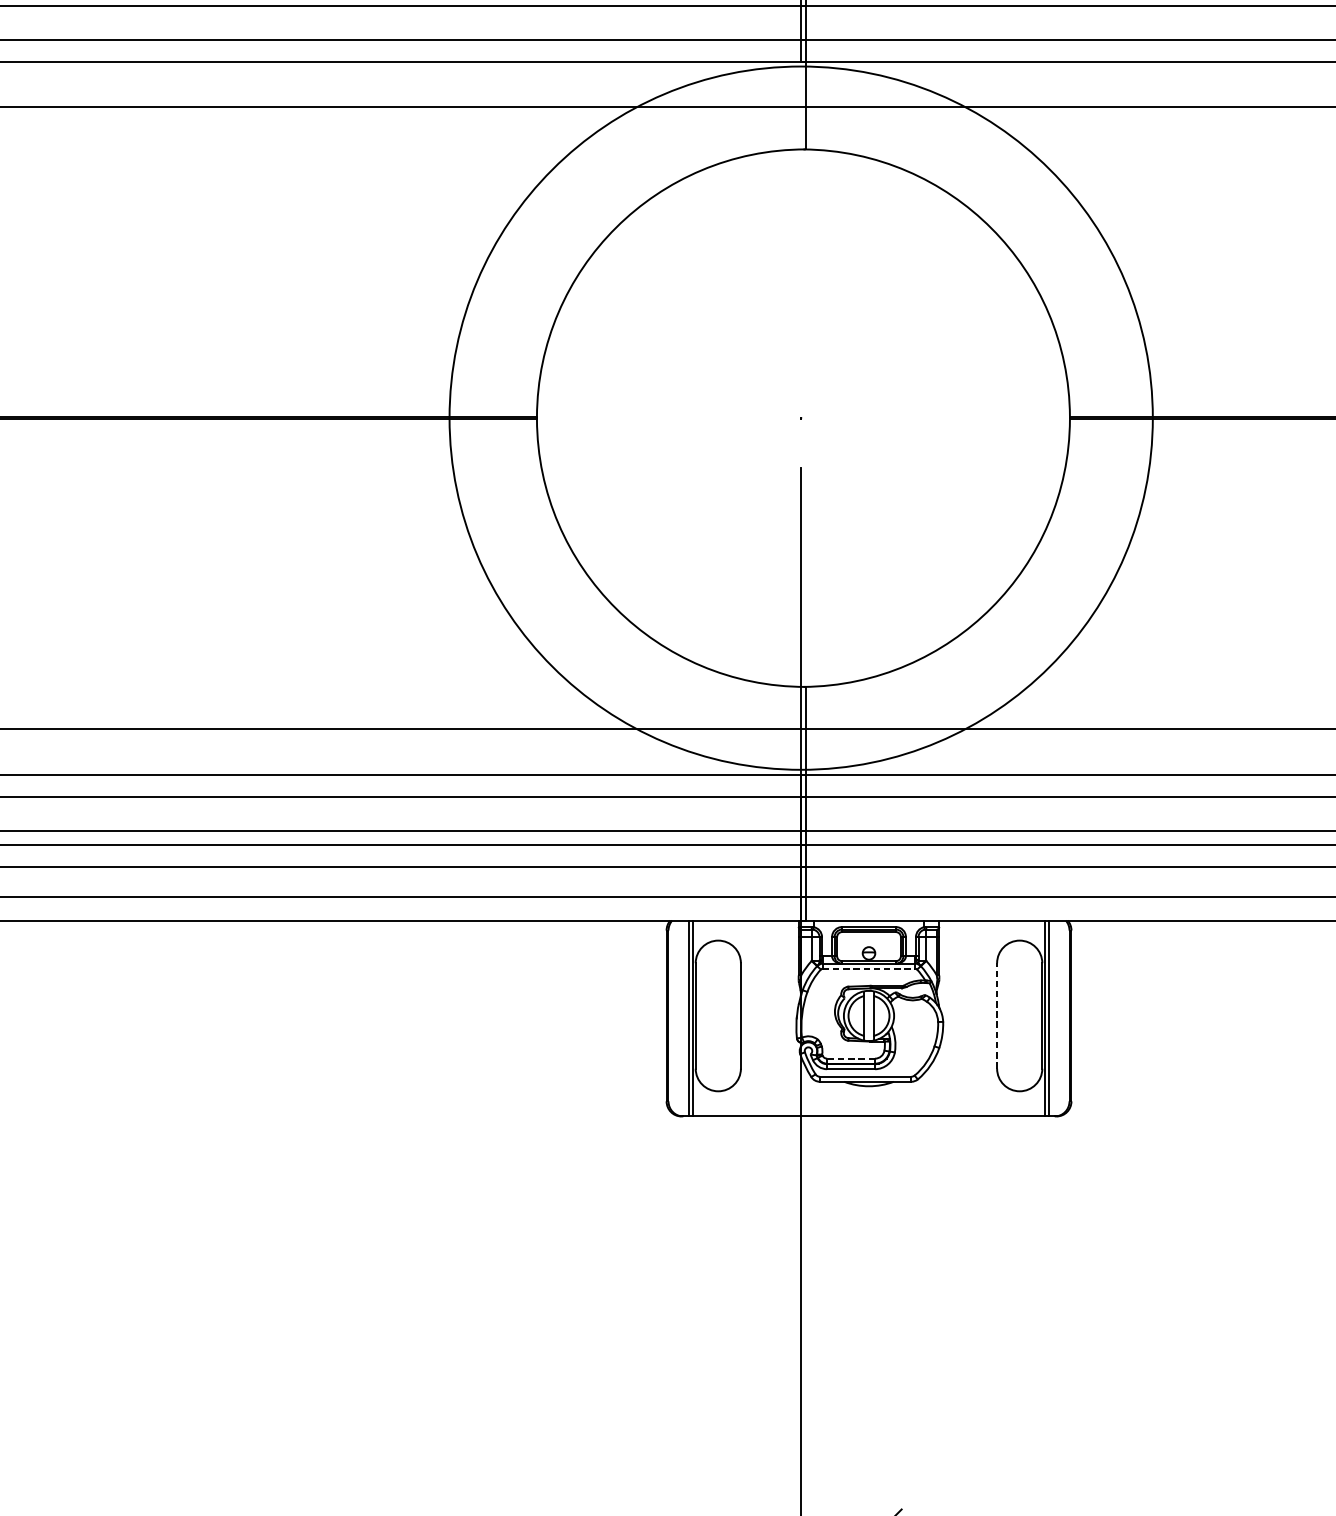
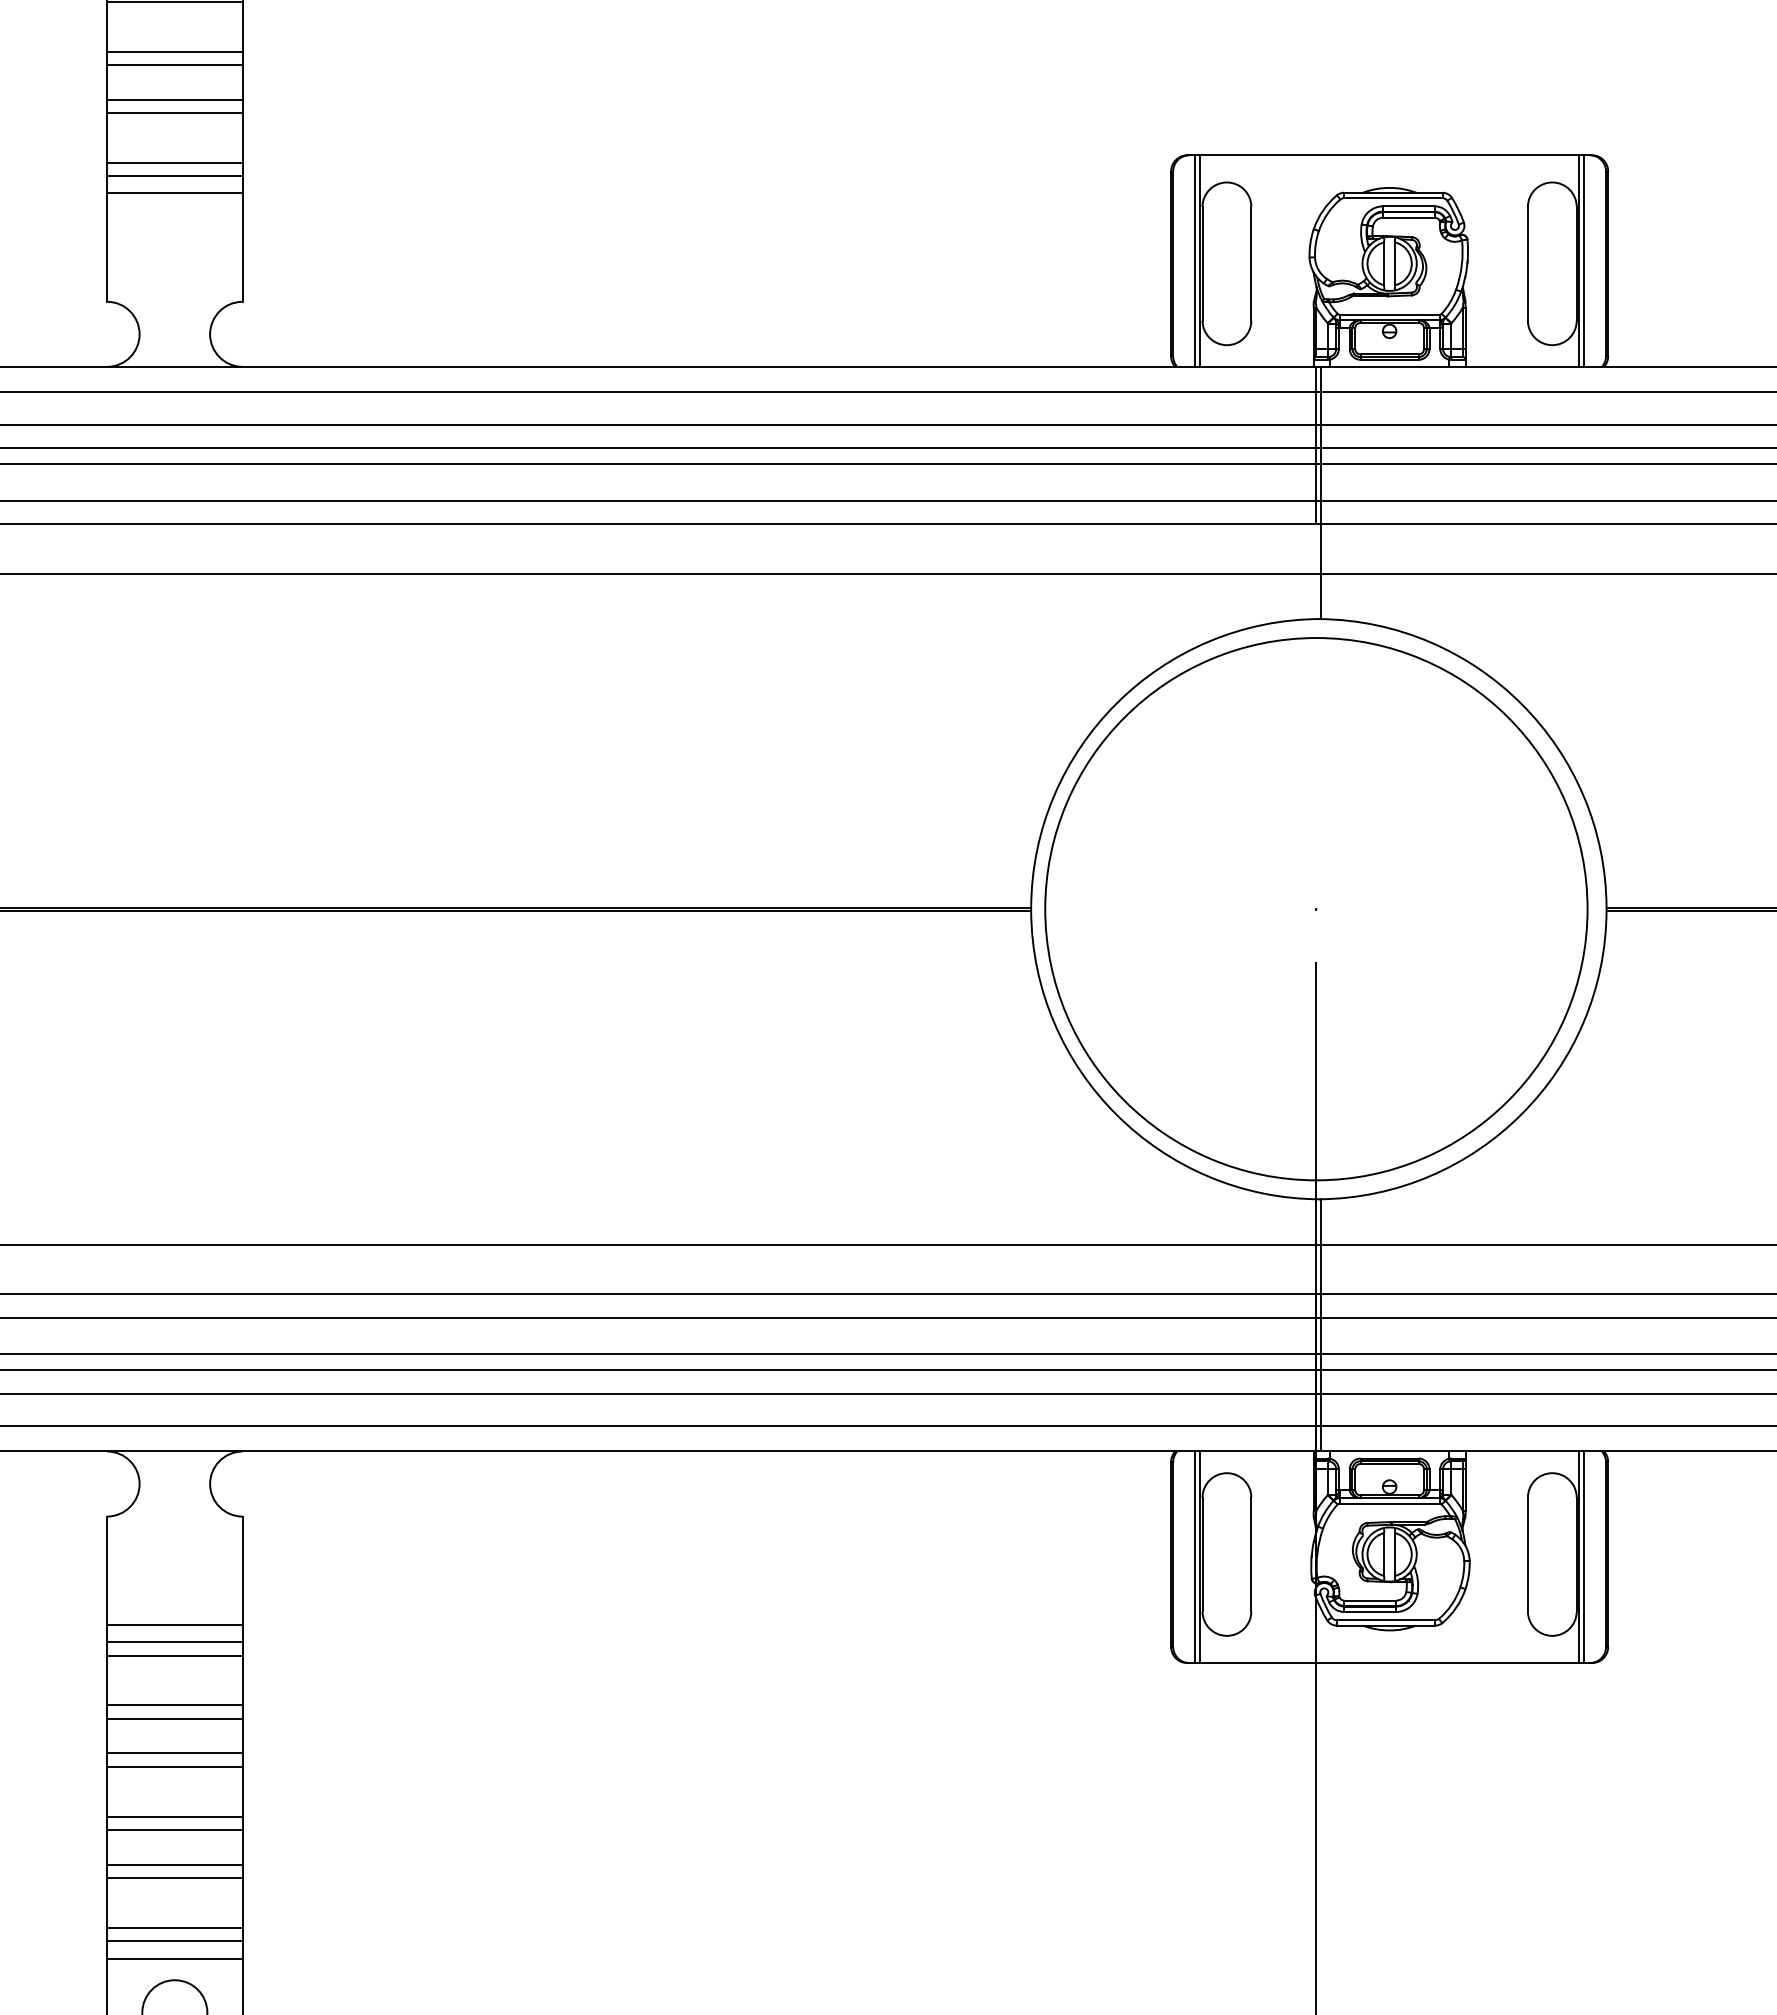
circle: (801, 418) -> (1316, 909), size x0.71
line: (868, 968) -> (1389, 1503), dashed -> solid
line: (996, 1015) -> (1527, 1554), dashed -> solid
line: (851, 1058) -> (1370, 1600), dashed -> solid

